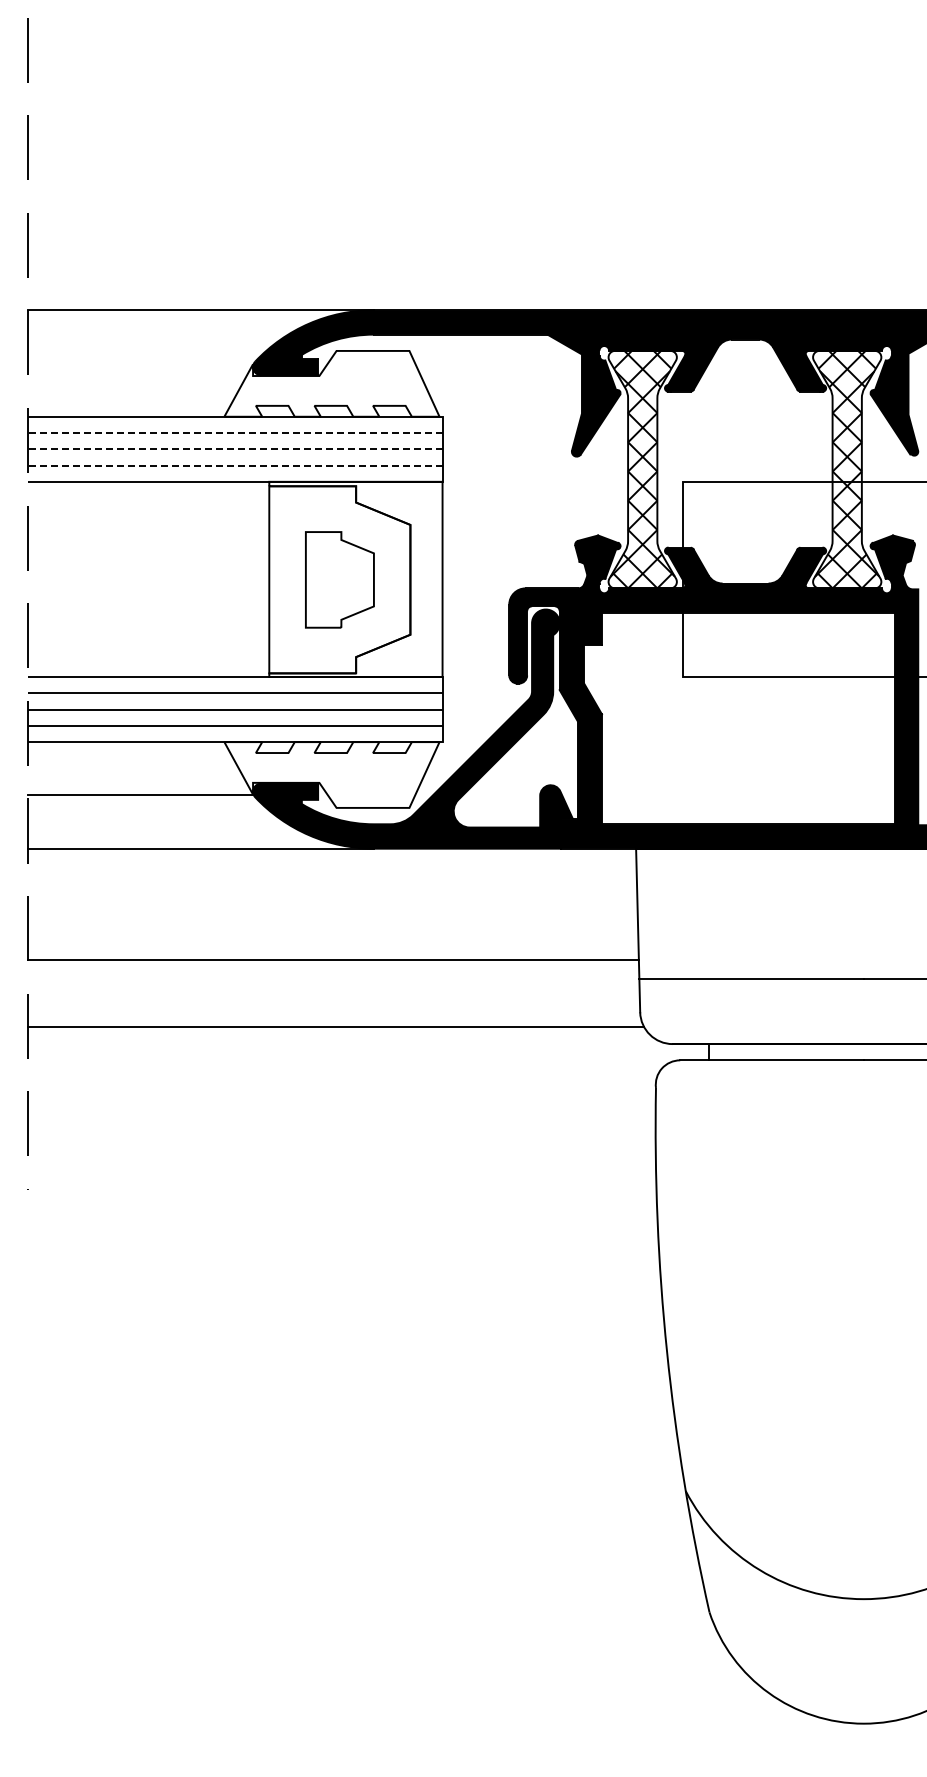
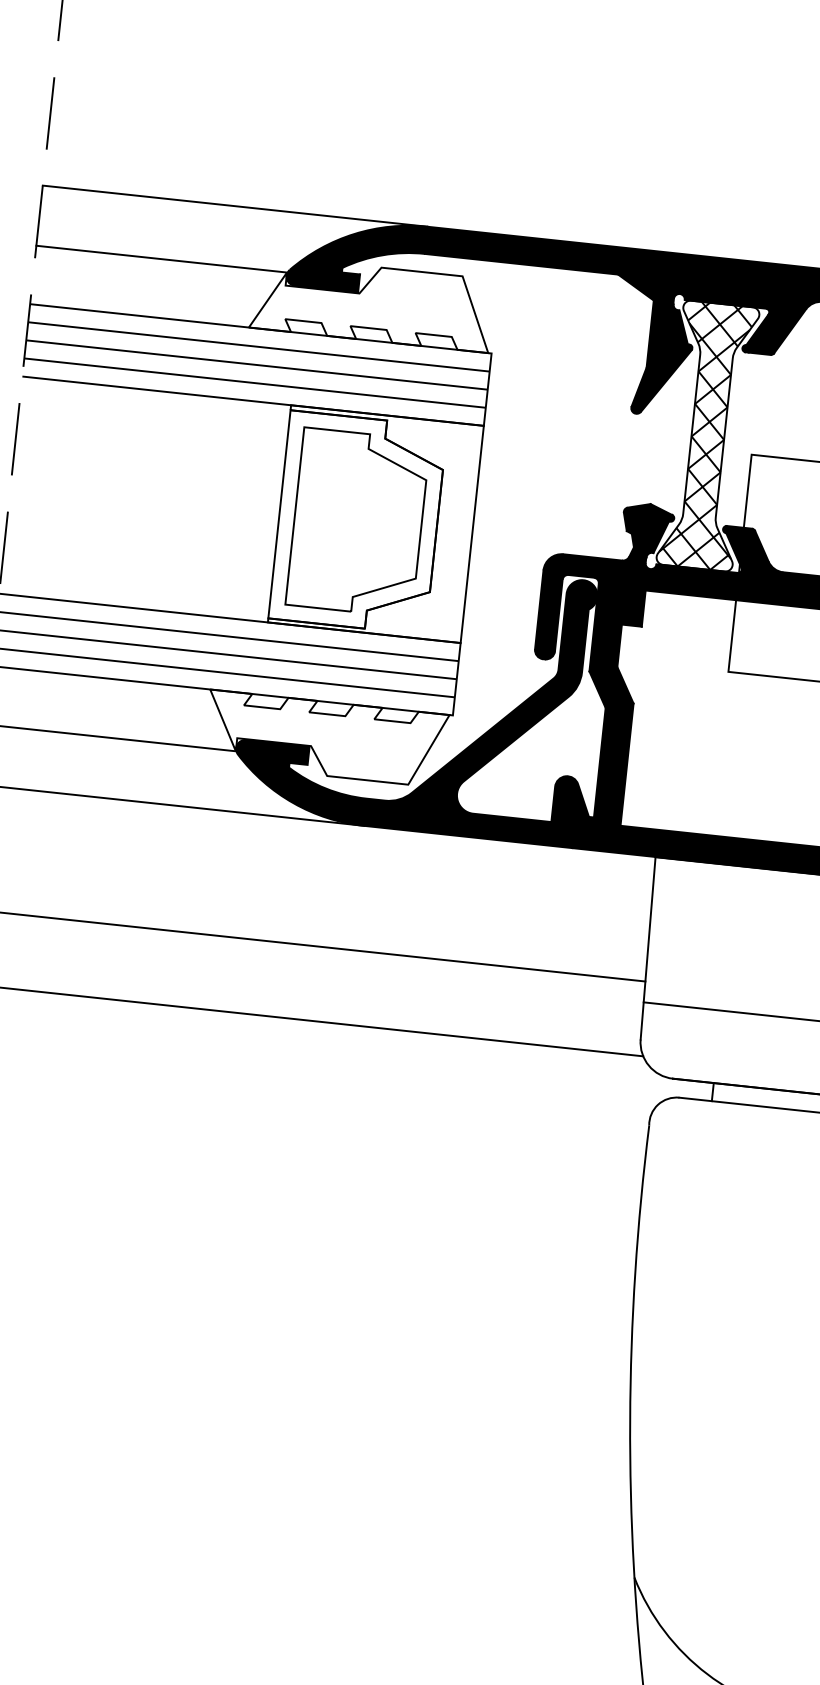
line: (140, 364) -> (161, 259), added
line: (234, 433) -> (258, 347), dashed -> solid
line: (234, 449) -> (256, 365), dashed -> solid
line: (234, 465) -> (254, 382), dashed -> solid
part: (339, 579) -> (357, 522), size x1.67

